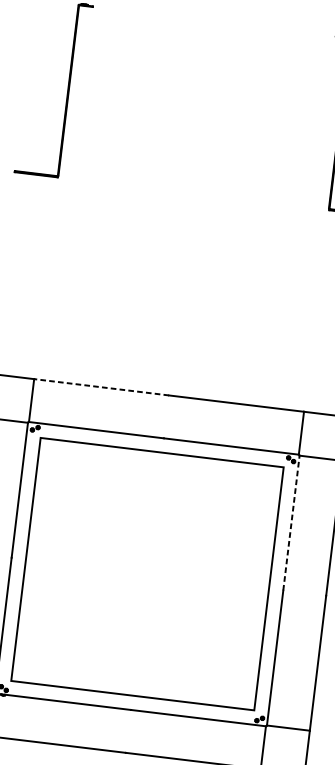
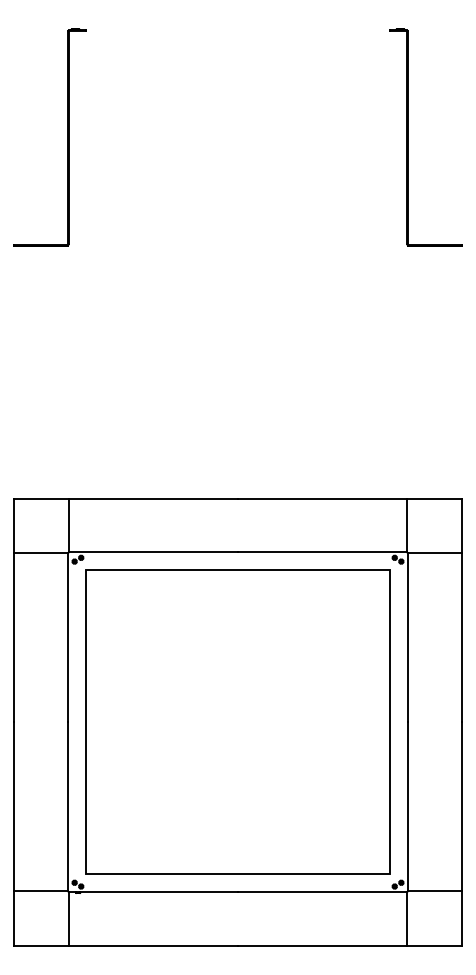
line: (101, 387) -> (153, 498), dashed -> solid
line: (291, 522) -> (407, 637), dashed -> solid

